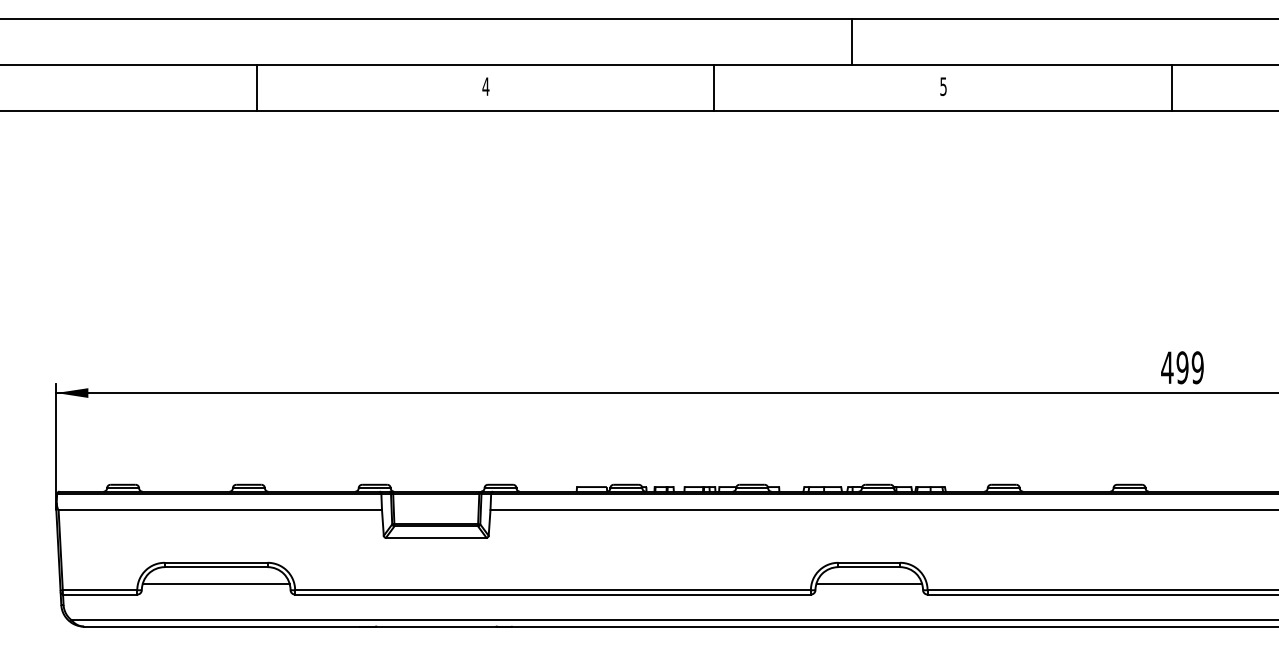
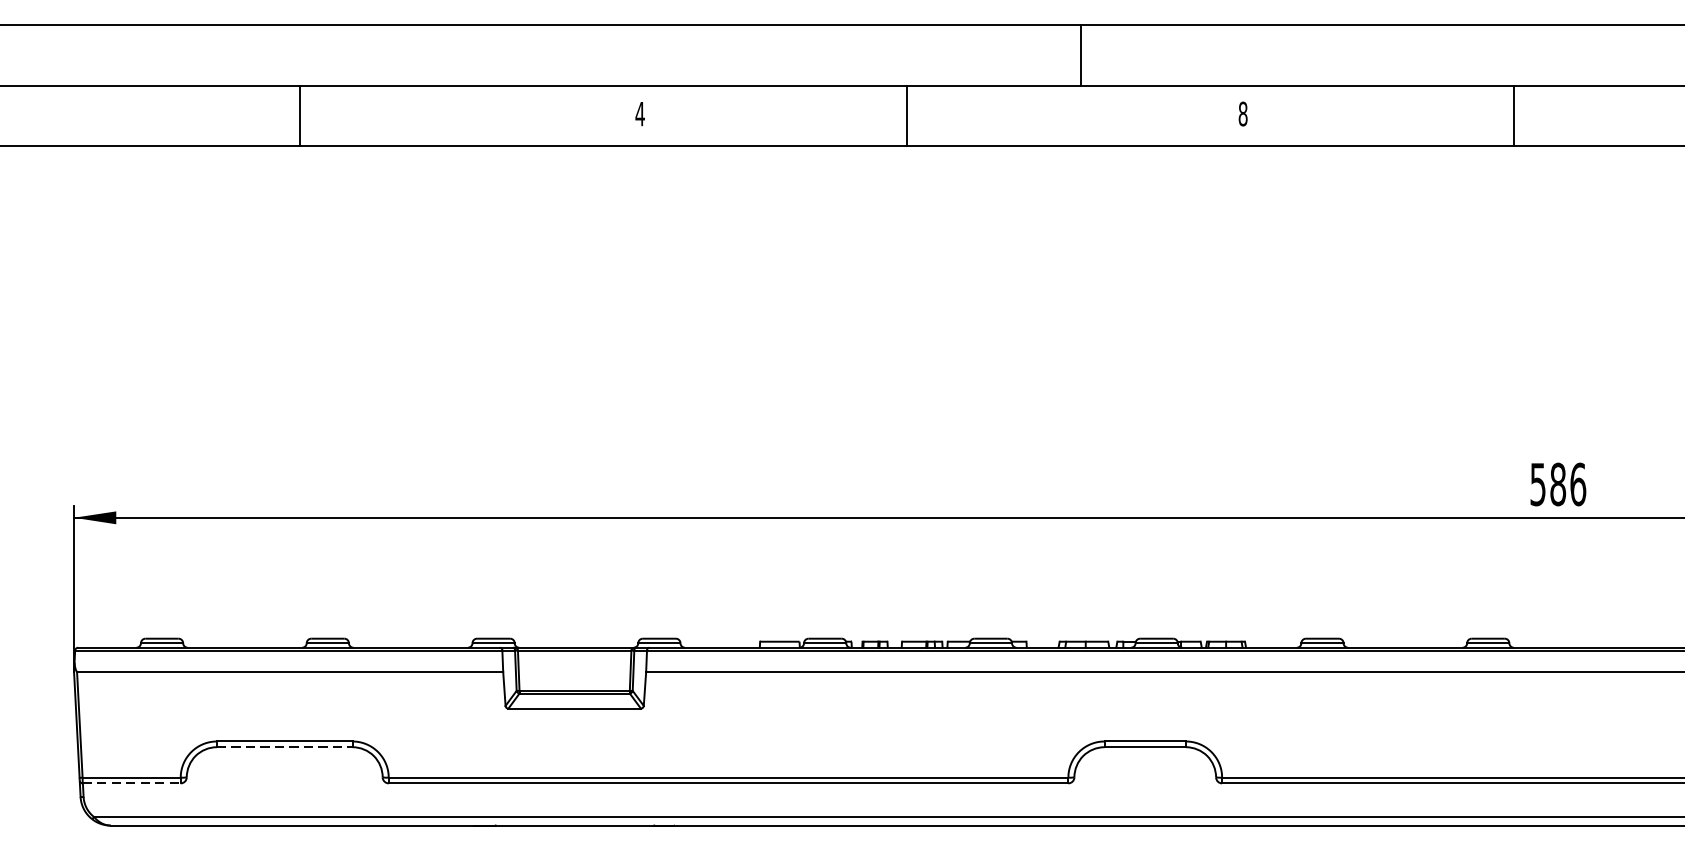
line: (851, 42) -> (1081, 55), moved
text: (943, 86) -> (1243, 113), 5 -> 8
line: (256, 87) -> (299, 115), moved
line: (714, 87) -> (907, 115), moved
line: (1171, 87) -> (1513, 115), moved
text: (1182, 367) -> (1558, 484), 499 -> 586
line: (216, 567) -> (285, 747), solid -> dashed
line: (215, 584) -> (283, 770), removed
line: (868, 584) -> (1144, 770), removed
line: (100, 594) -> (132, 783), solid -> dashed

